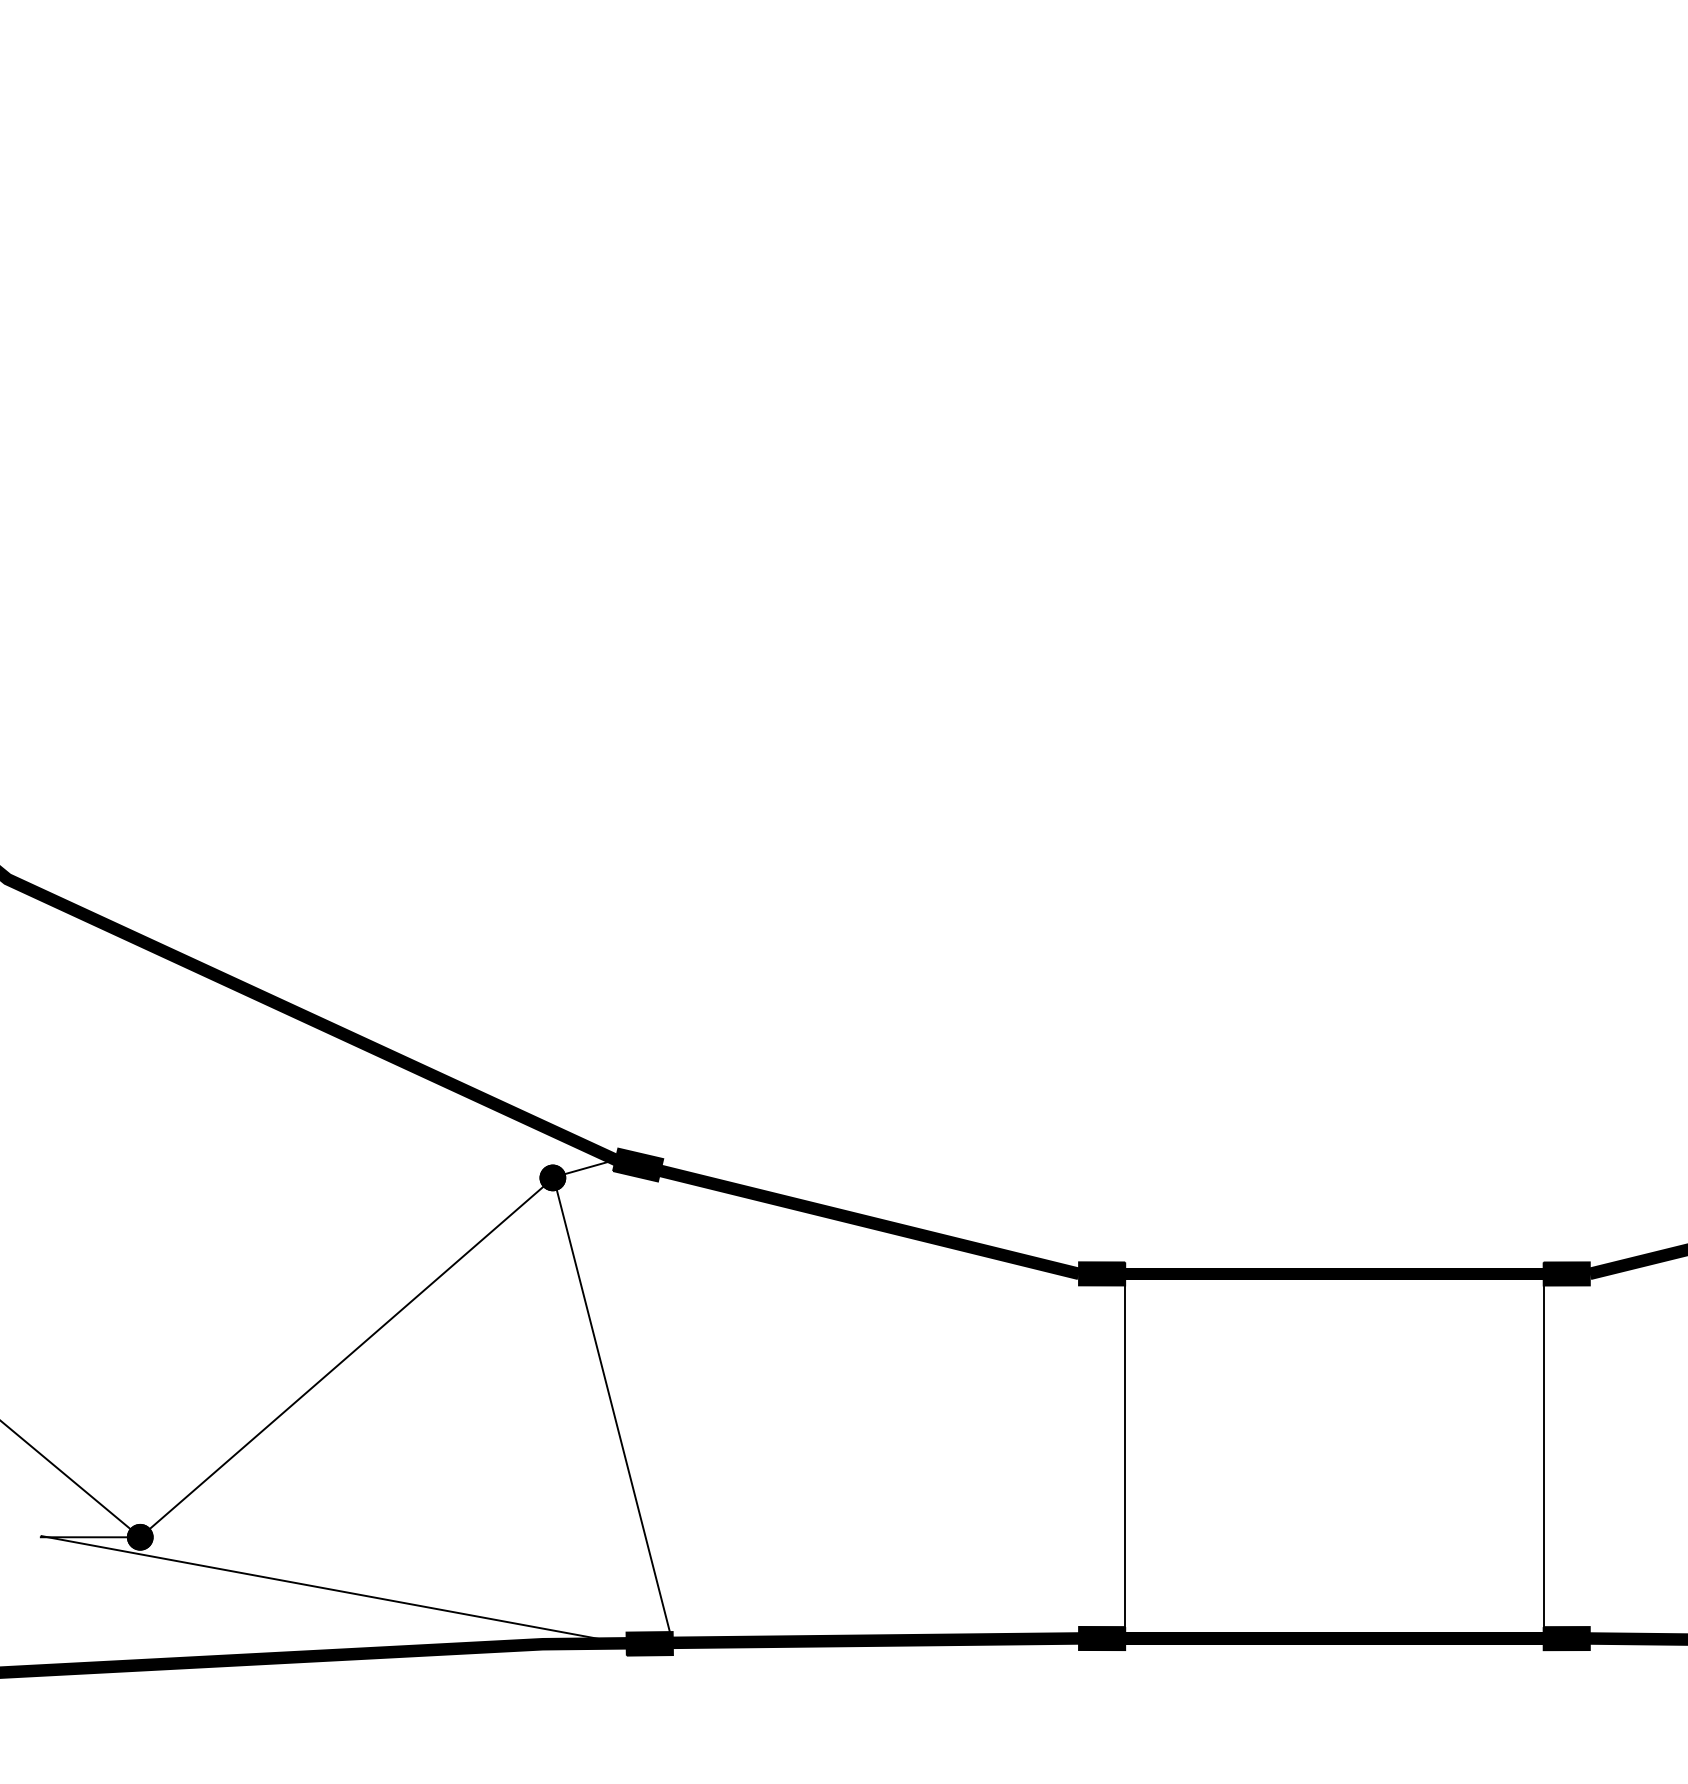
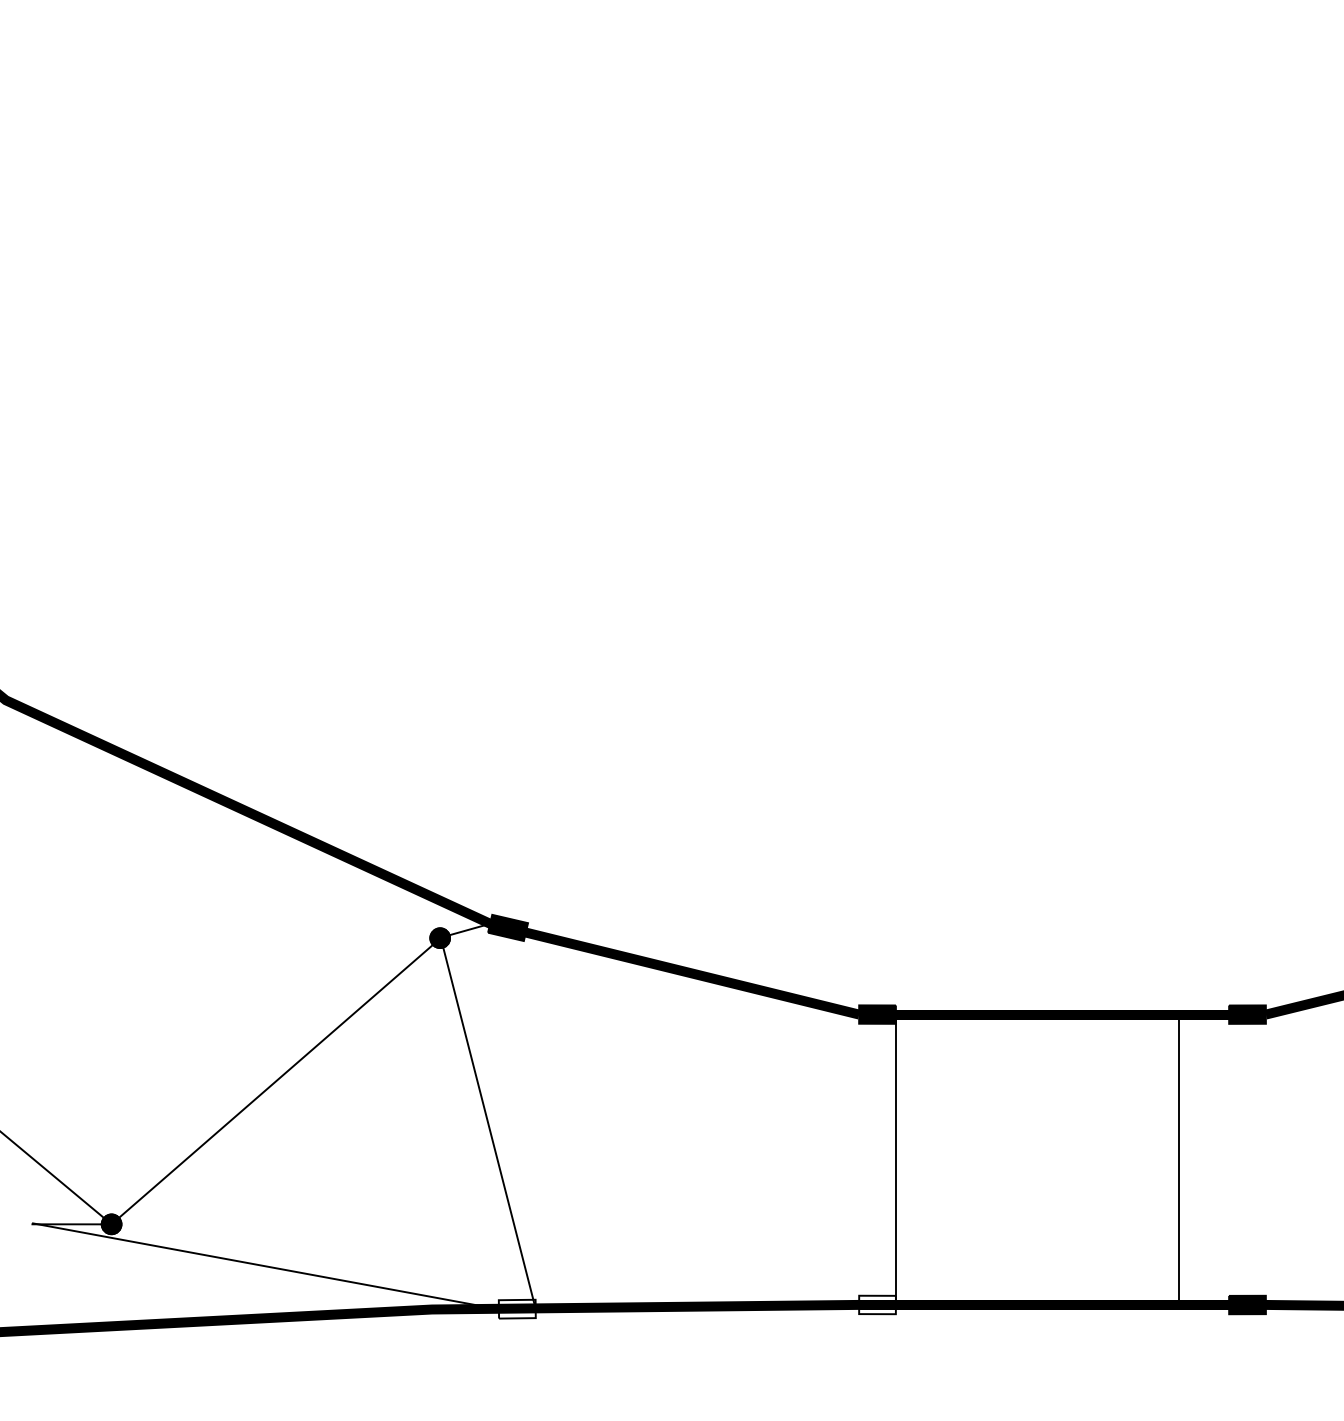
line: (1543, 1455) -> (1178, 1159), moved
fill: (1102, 1638) -> (877, 1304), removed
fill: (649, 1643) -> (517, 1308), removed

